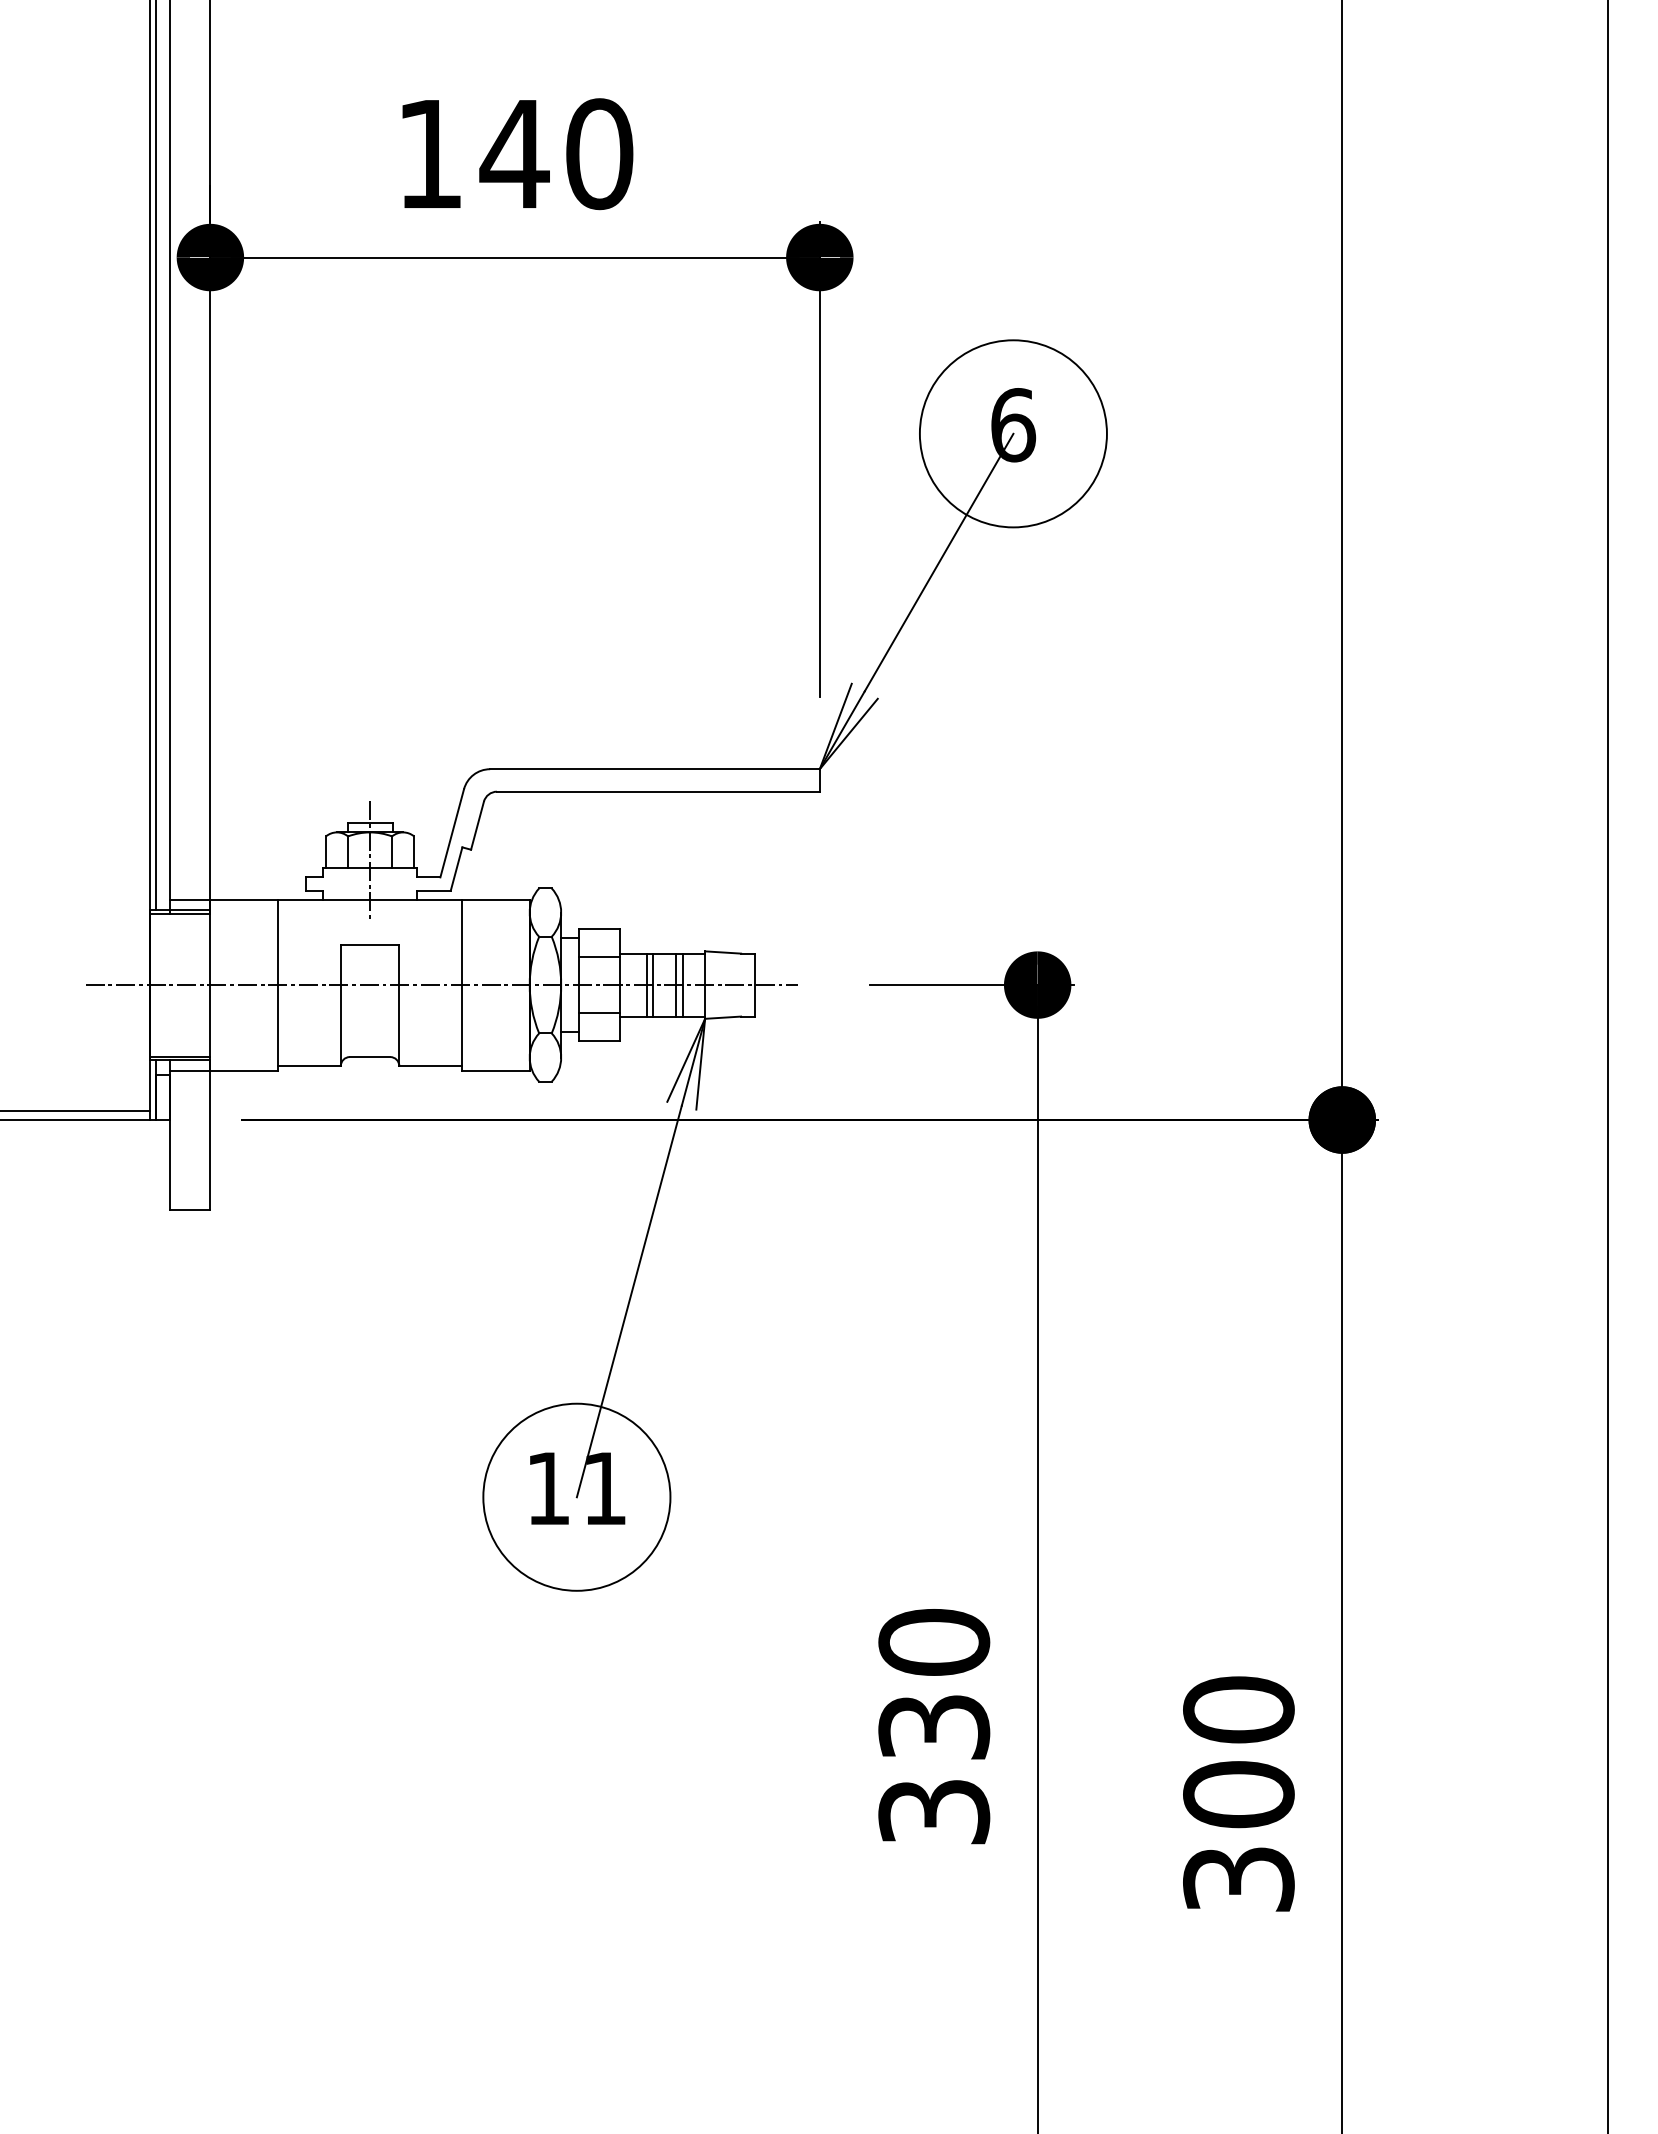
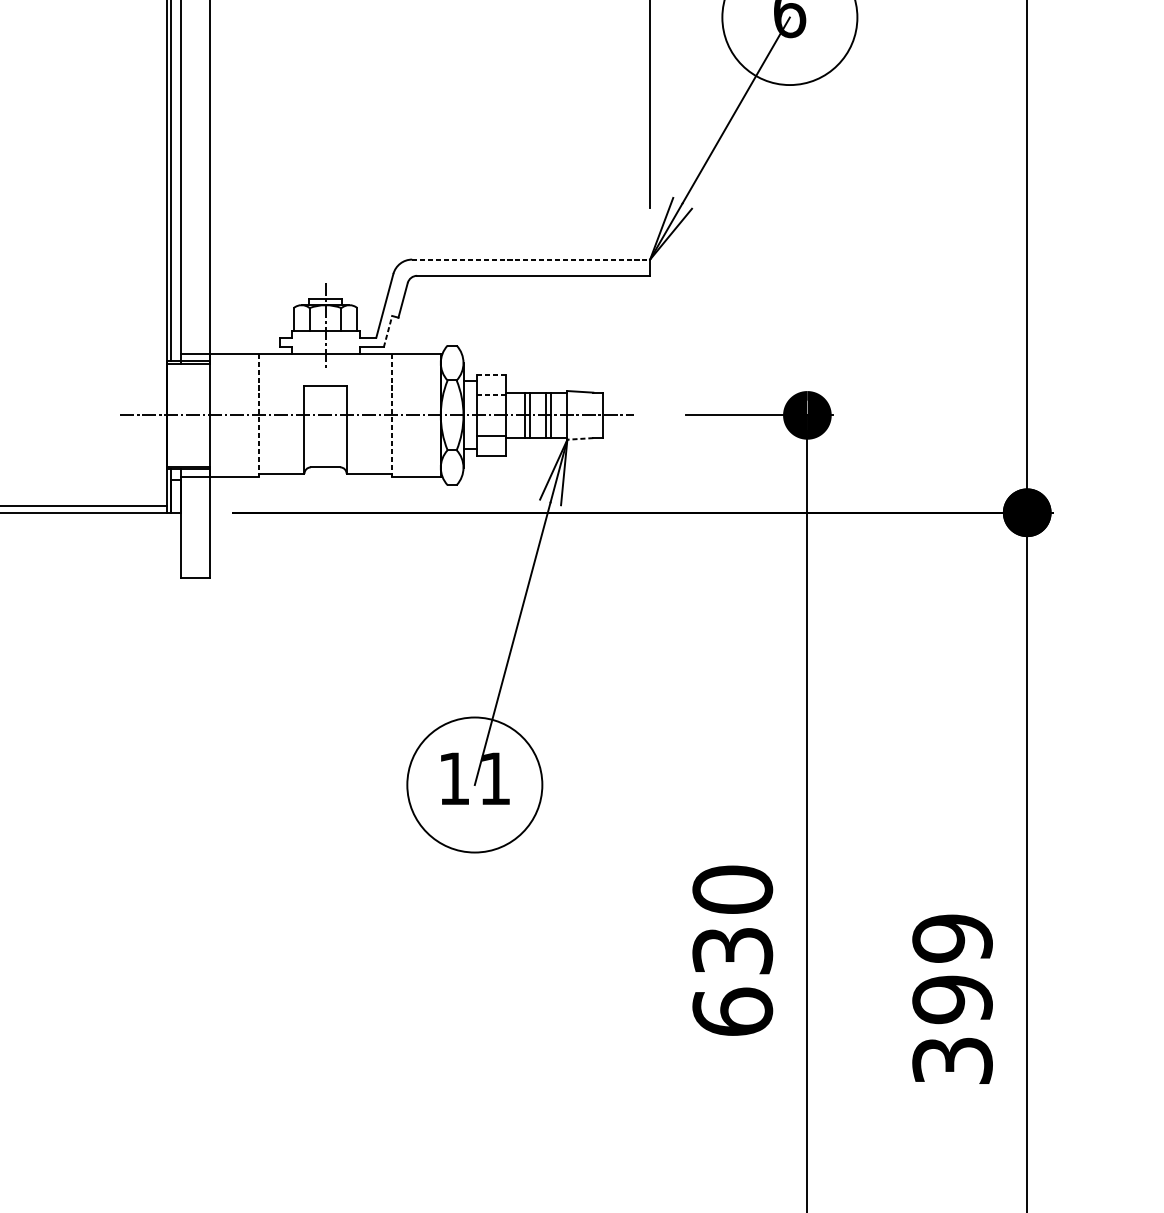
line: (654, 769) -> (530, 259), solid -> dashed
line: (456, 869) -> (387, 331), solid -> dashed
line: (598, 929) -> (490, 375), solid -> dashed
line: (598, 957) -> (490, 395), solid -> dashed
line: (277, 985) -> (258, 415), solid -> dashed
line: (462, 985) -> (392, 415), solid -> dashed
line: (722, 1017) -> (579, 438), solid -> dashed
text: (1238, 1752) -> (952, 969), 300 -> 399
text: (934, 1810) -> (732, 1011), 330 -> 630

